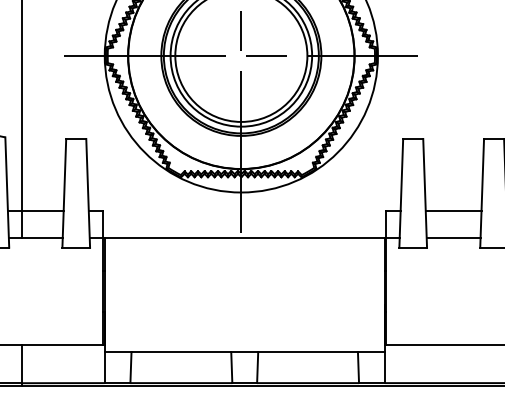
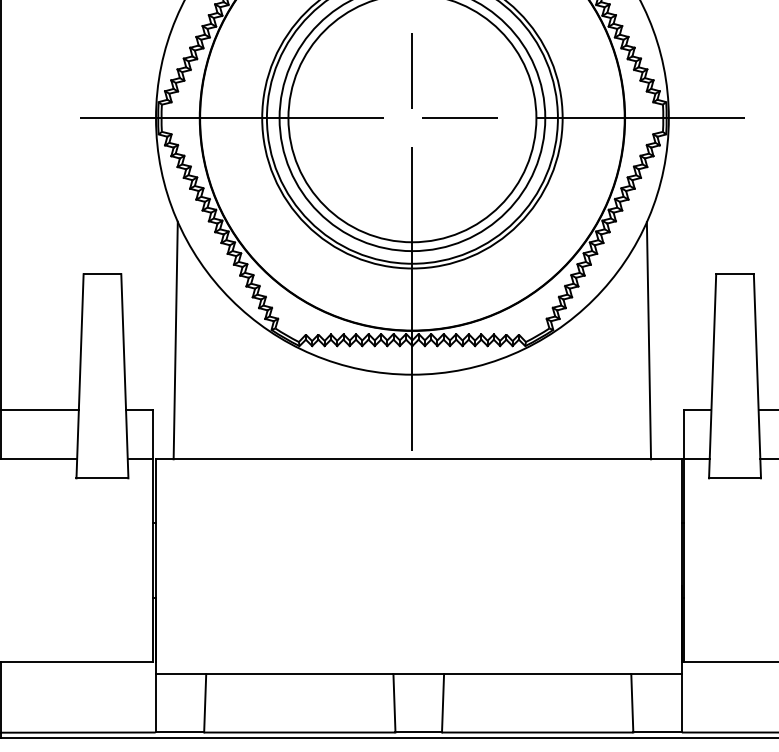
line: (115, 174) -> (176, 340), added
line: (367, 174) -> (649, 340), added

